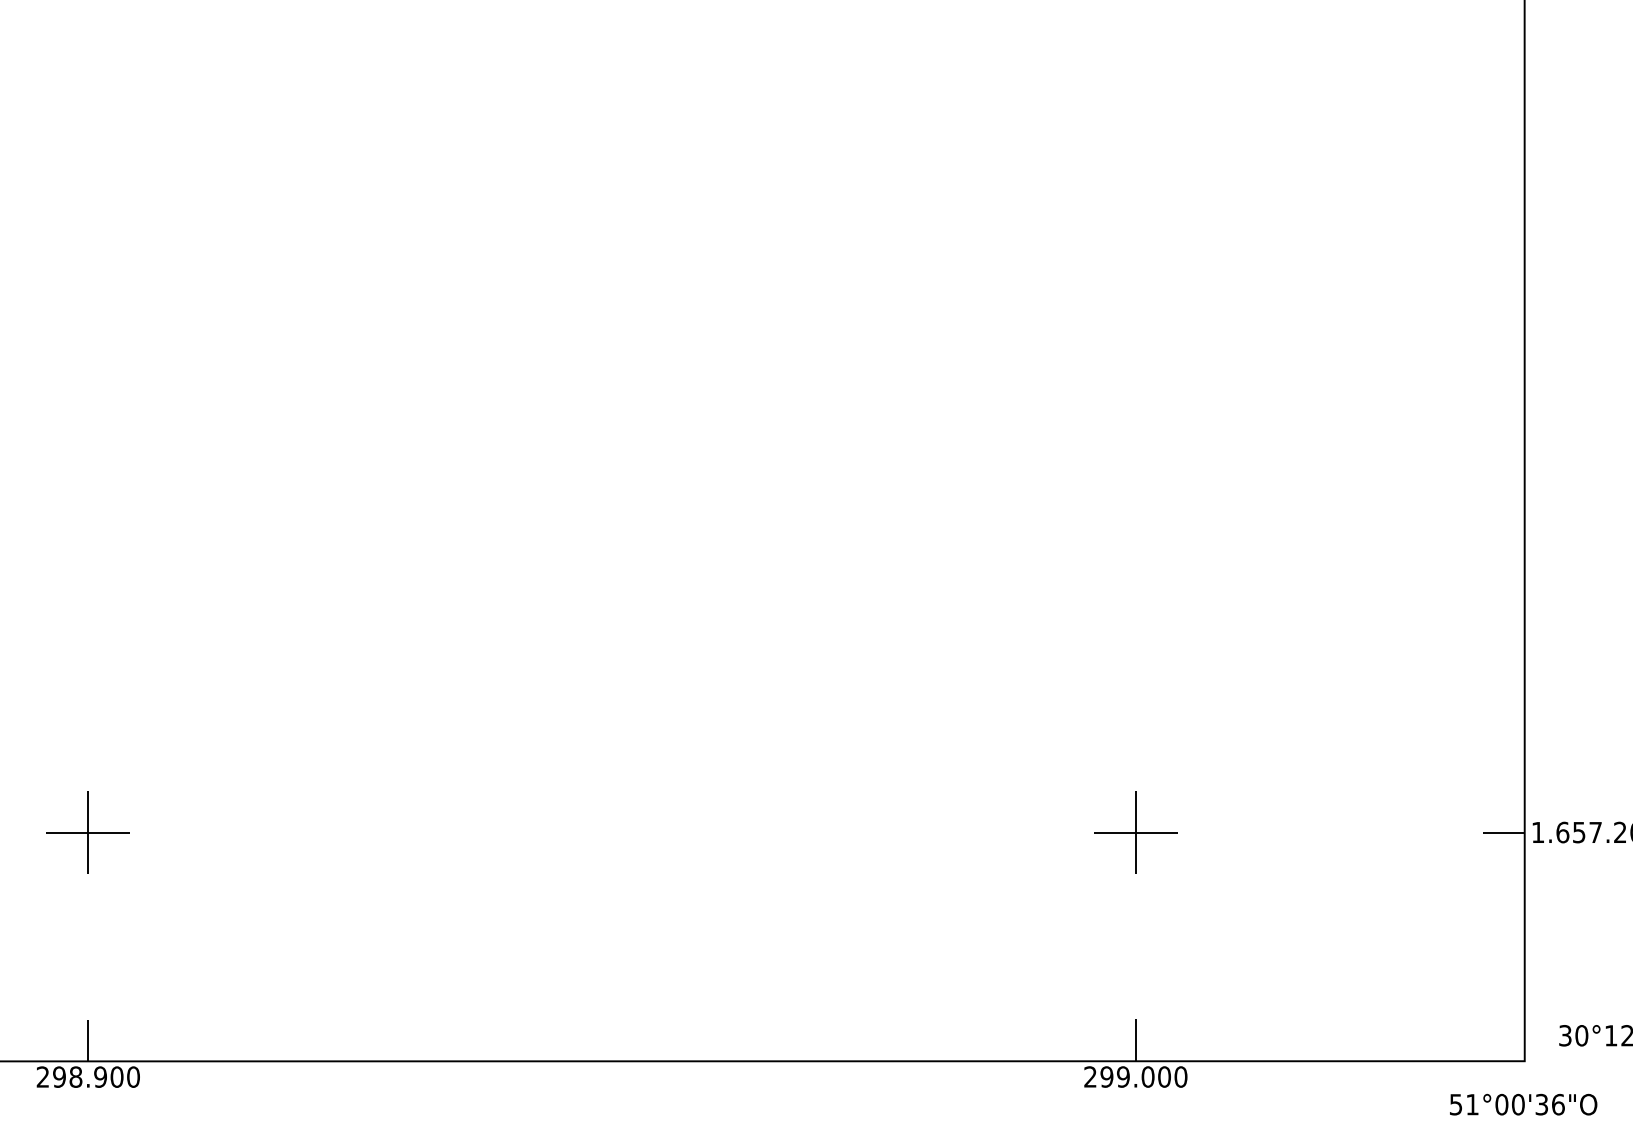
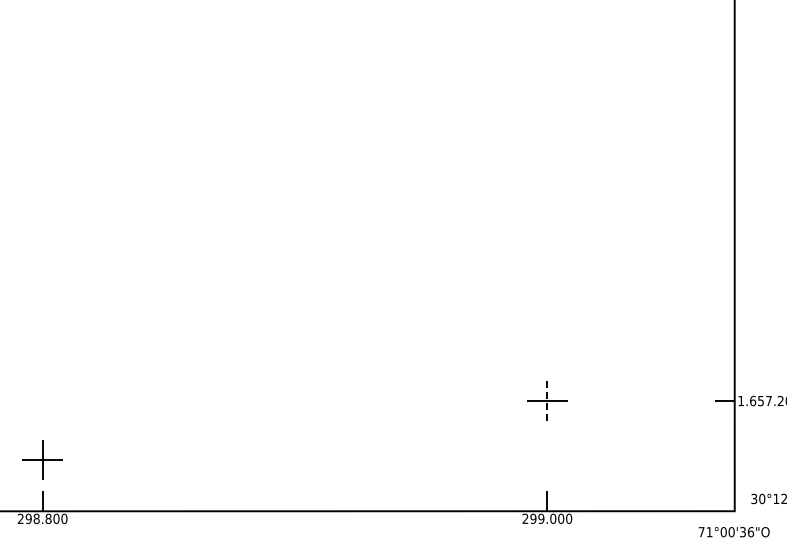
part: (87, 831) -> (42, 459), moved
line: (1136, 833) -> (547, 401), solid -> dashed
text: (100, 1078) -> (48, 519), 298.900 -> 298.800
text: (1455, 1105) -> (701, 532), 51°00'36"O -> 71°00'36"O

